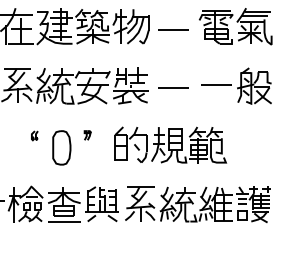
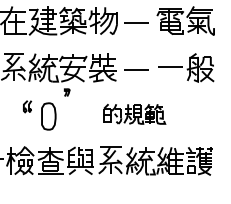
part: (86, 135) -> (66, 92), moved
part: (34, 136) -> (27, 107), size x1.6
part: (170, 144) -> (134, 113), size x0.7

